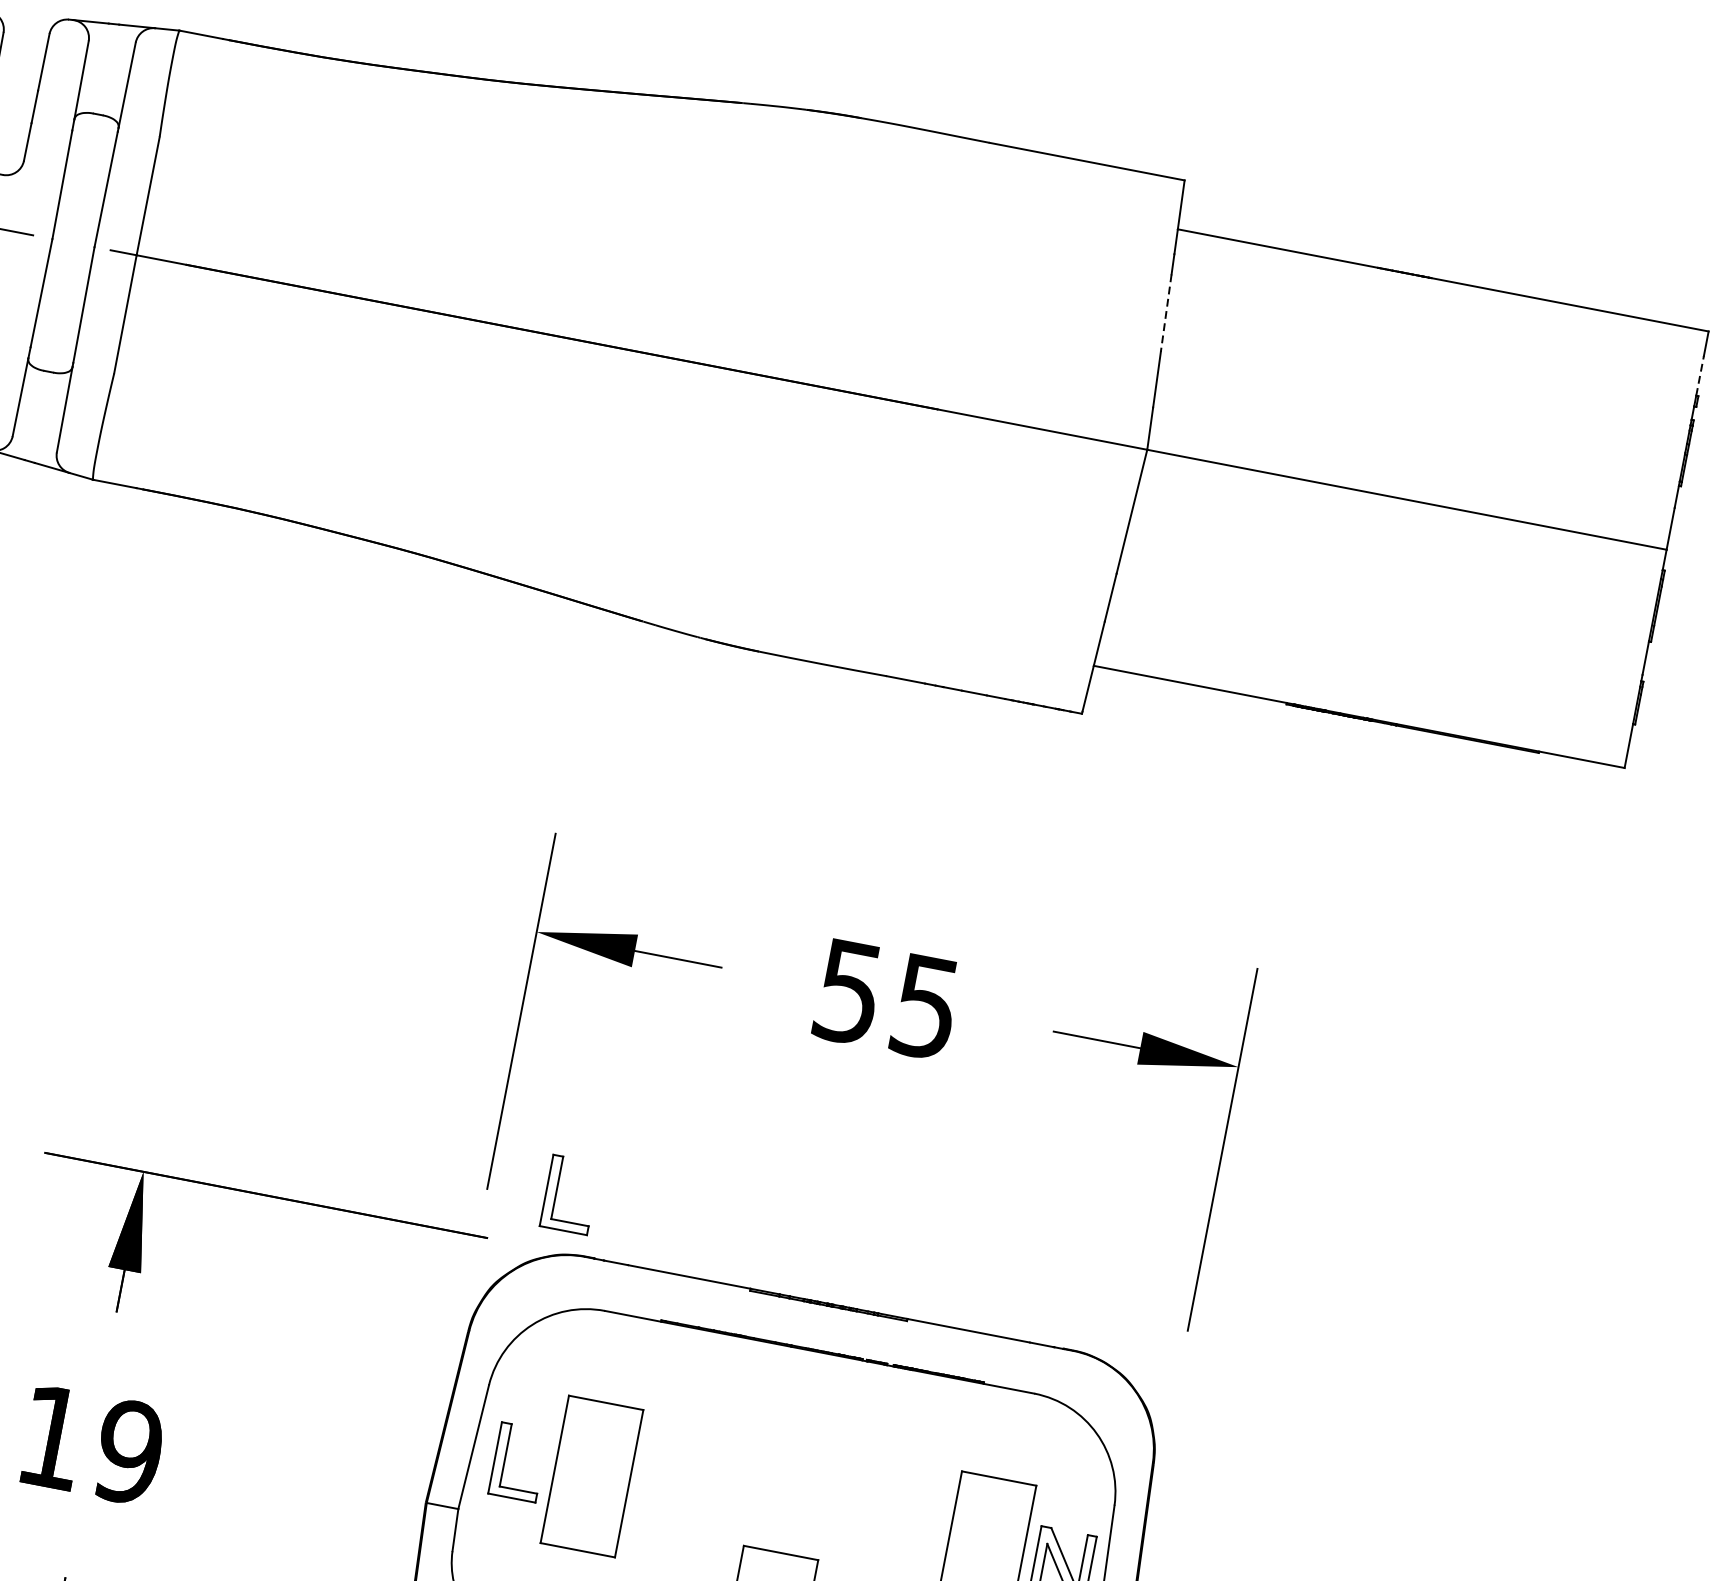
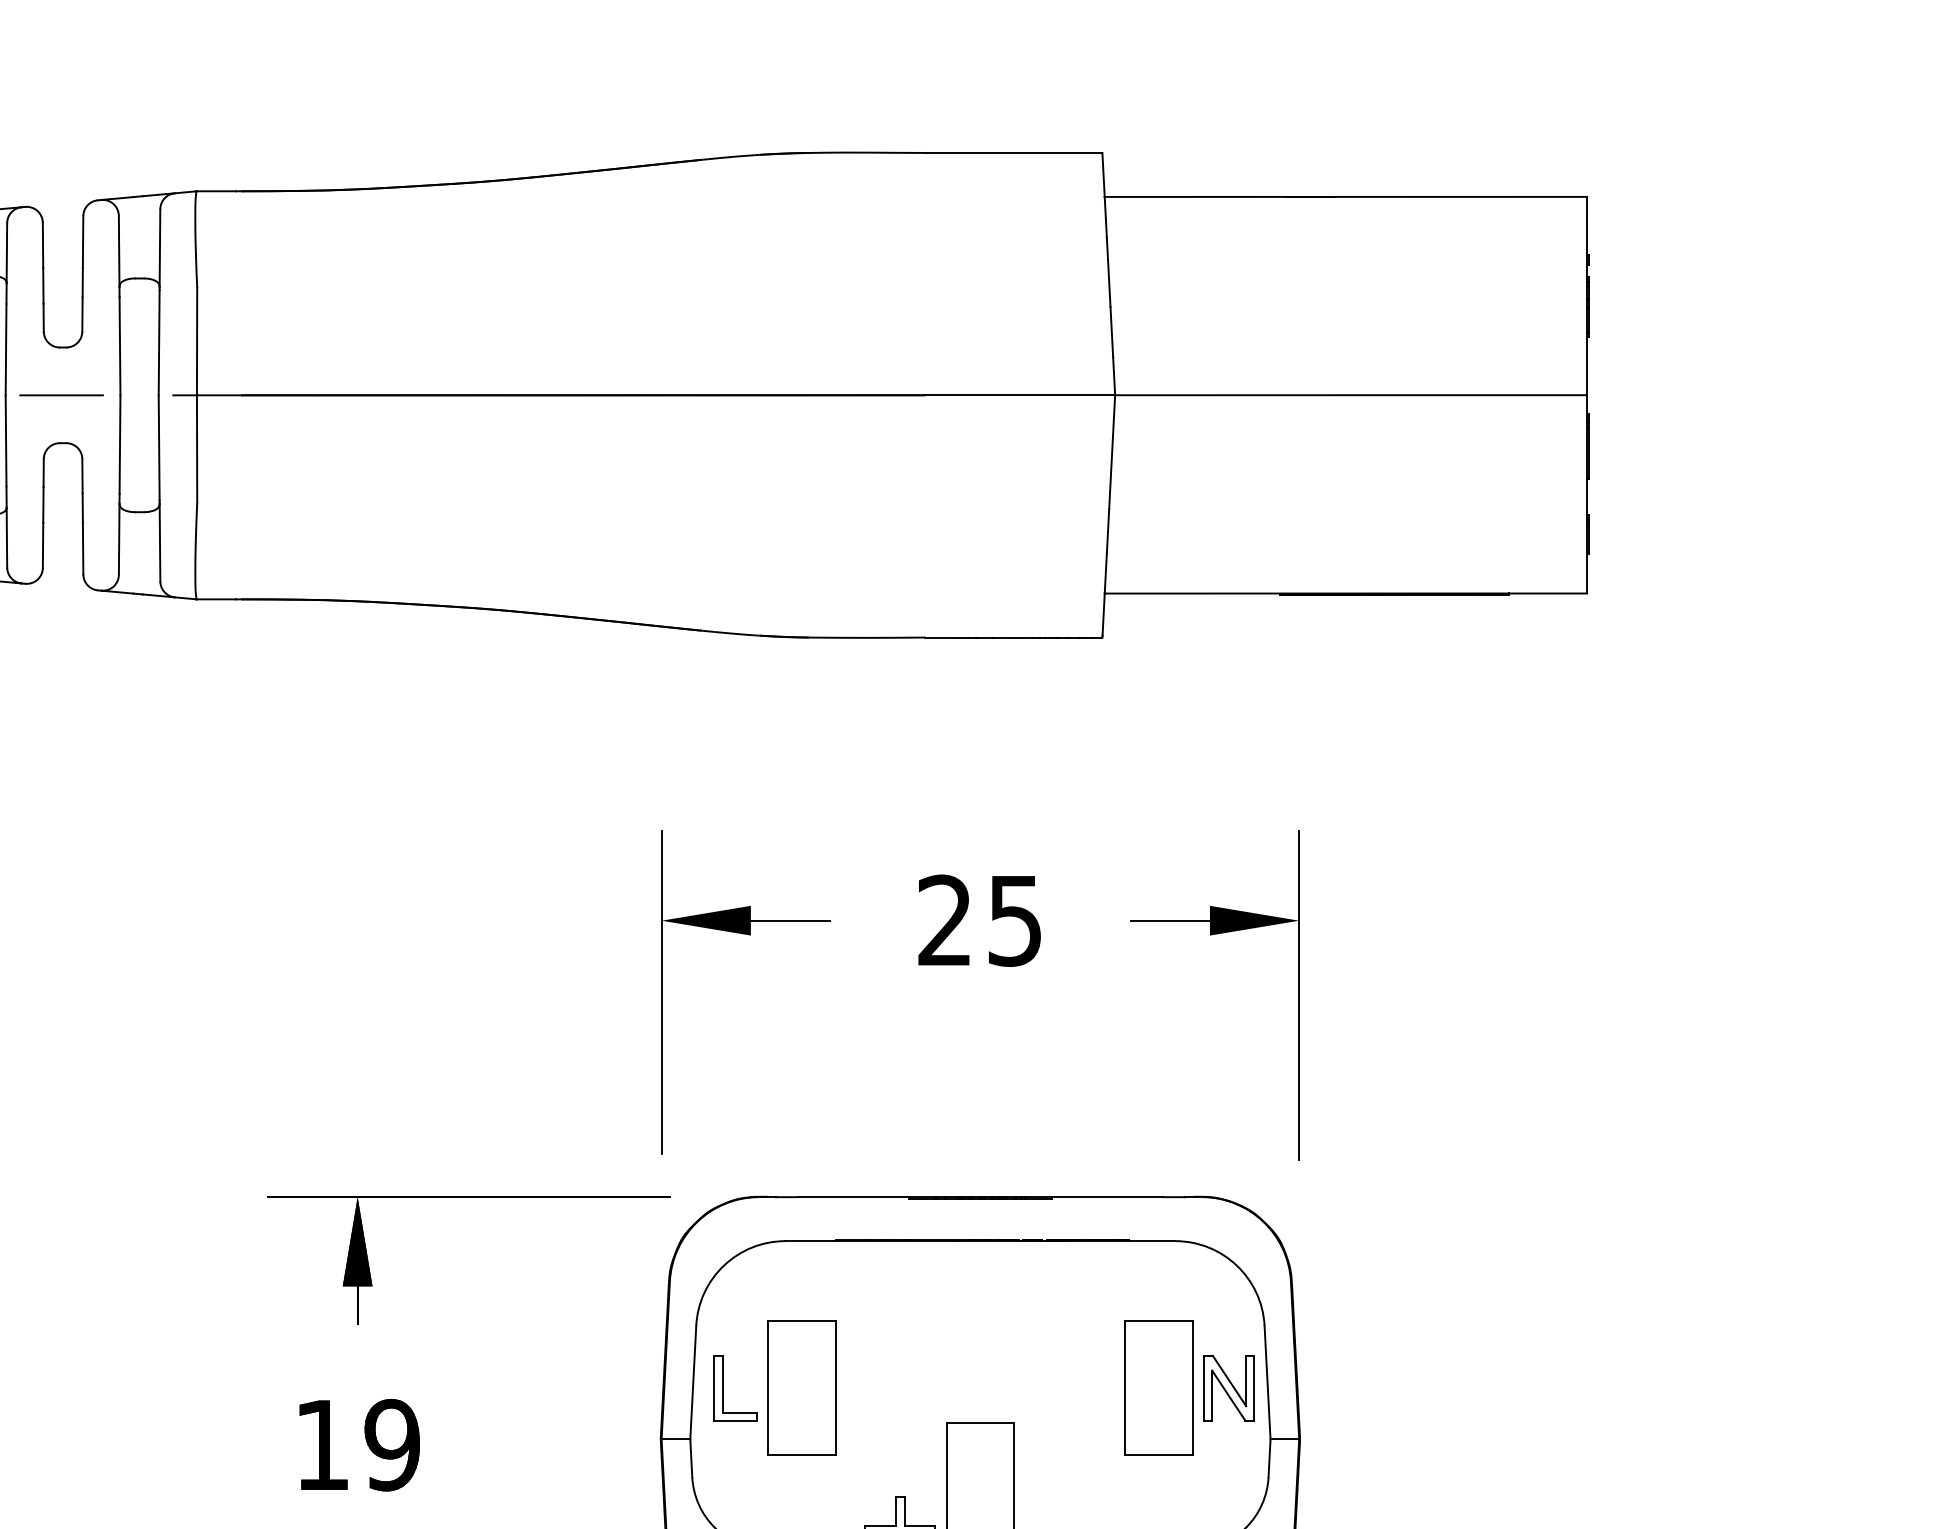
line: (1165, 313) -> (1108, 272), dashed -> solid
line: (1699, 374) -> (1586, 236), dashed -> solid
text: (848, 991) -> (944, 920), 55 -> 25
part: (557, 1192) -> (723, 1145), removed

